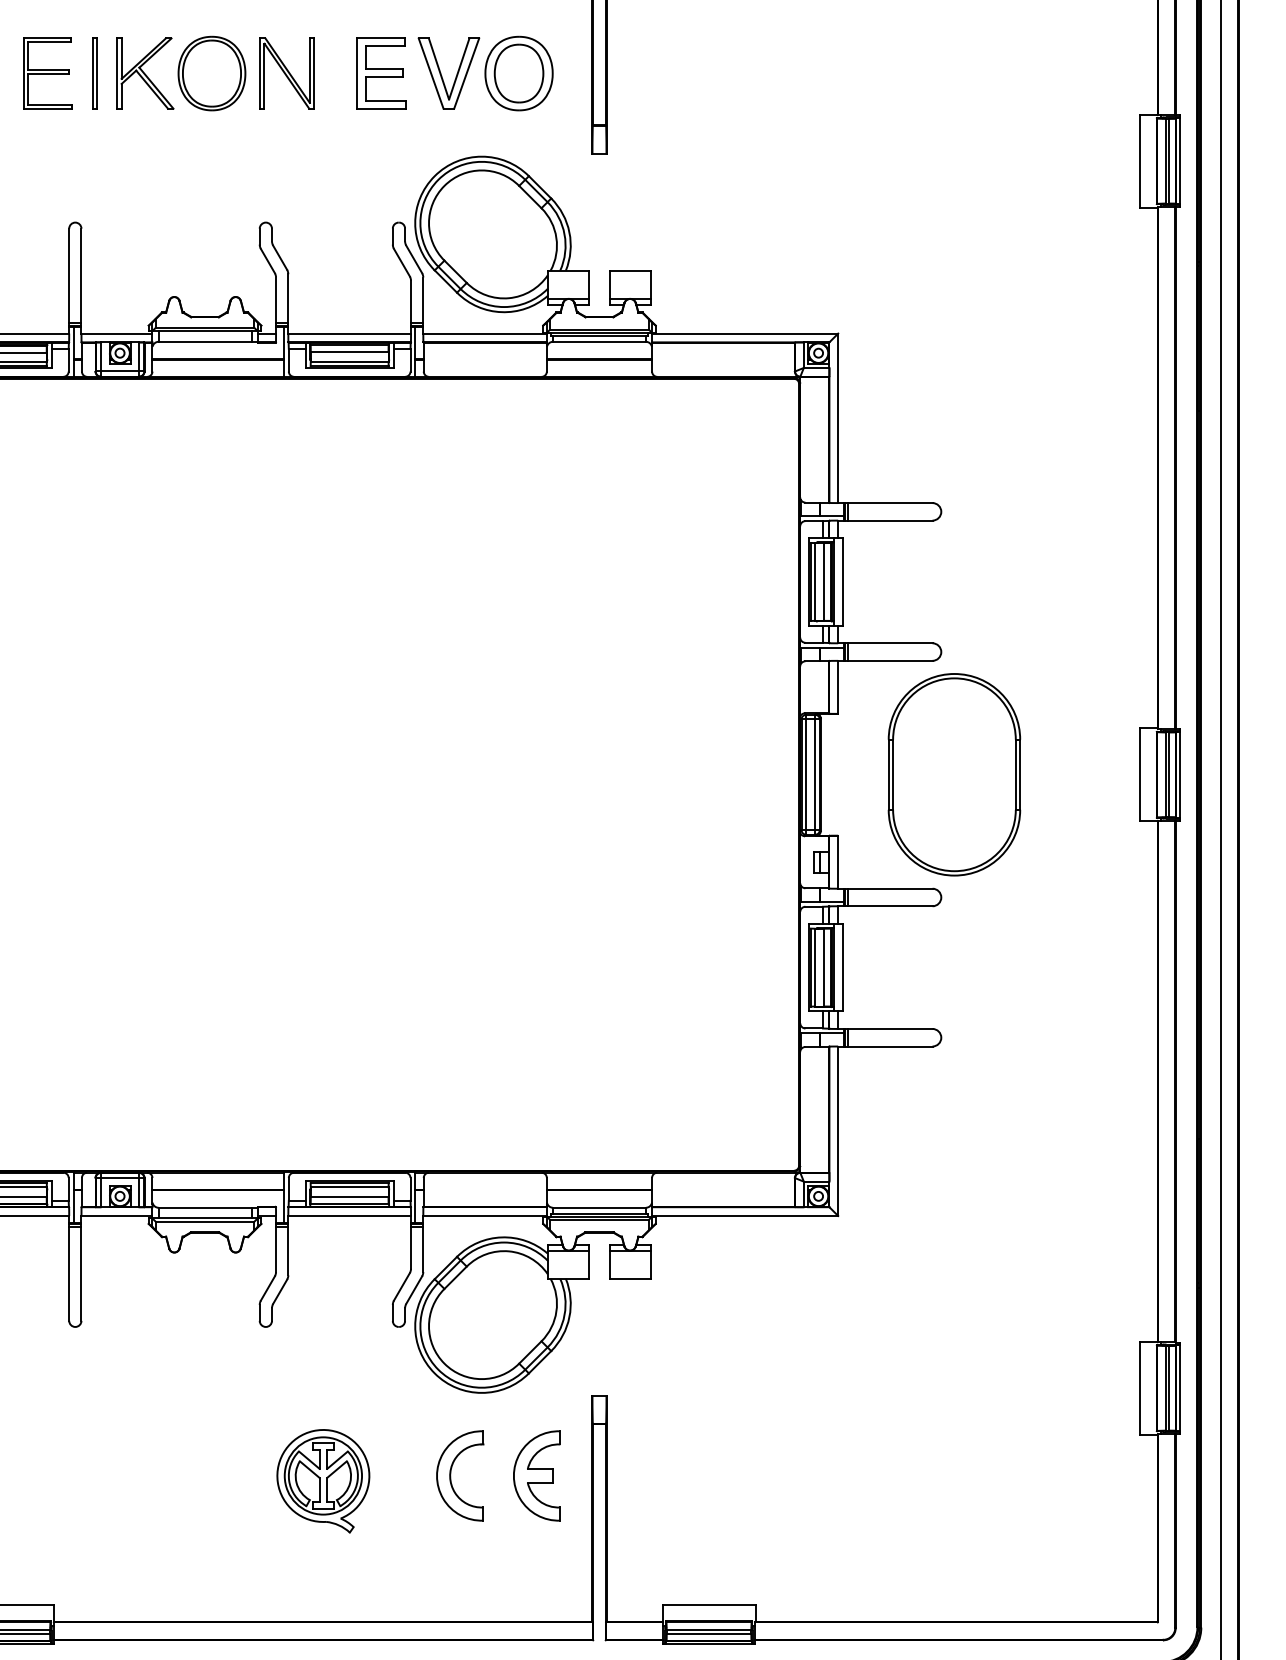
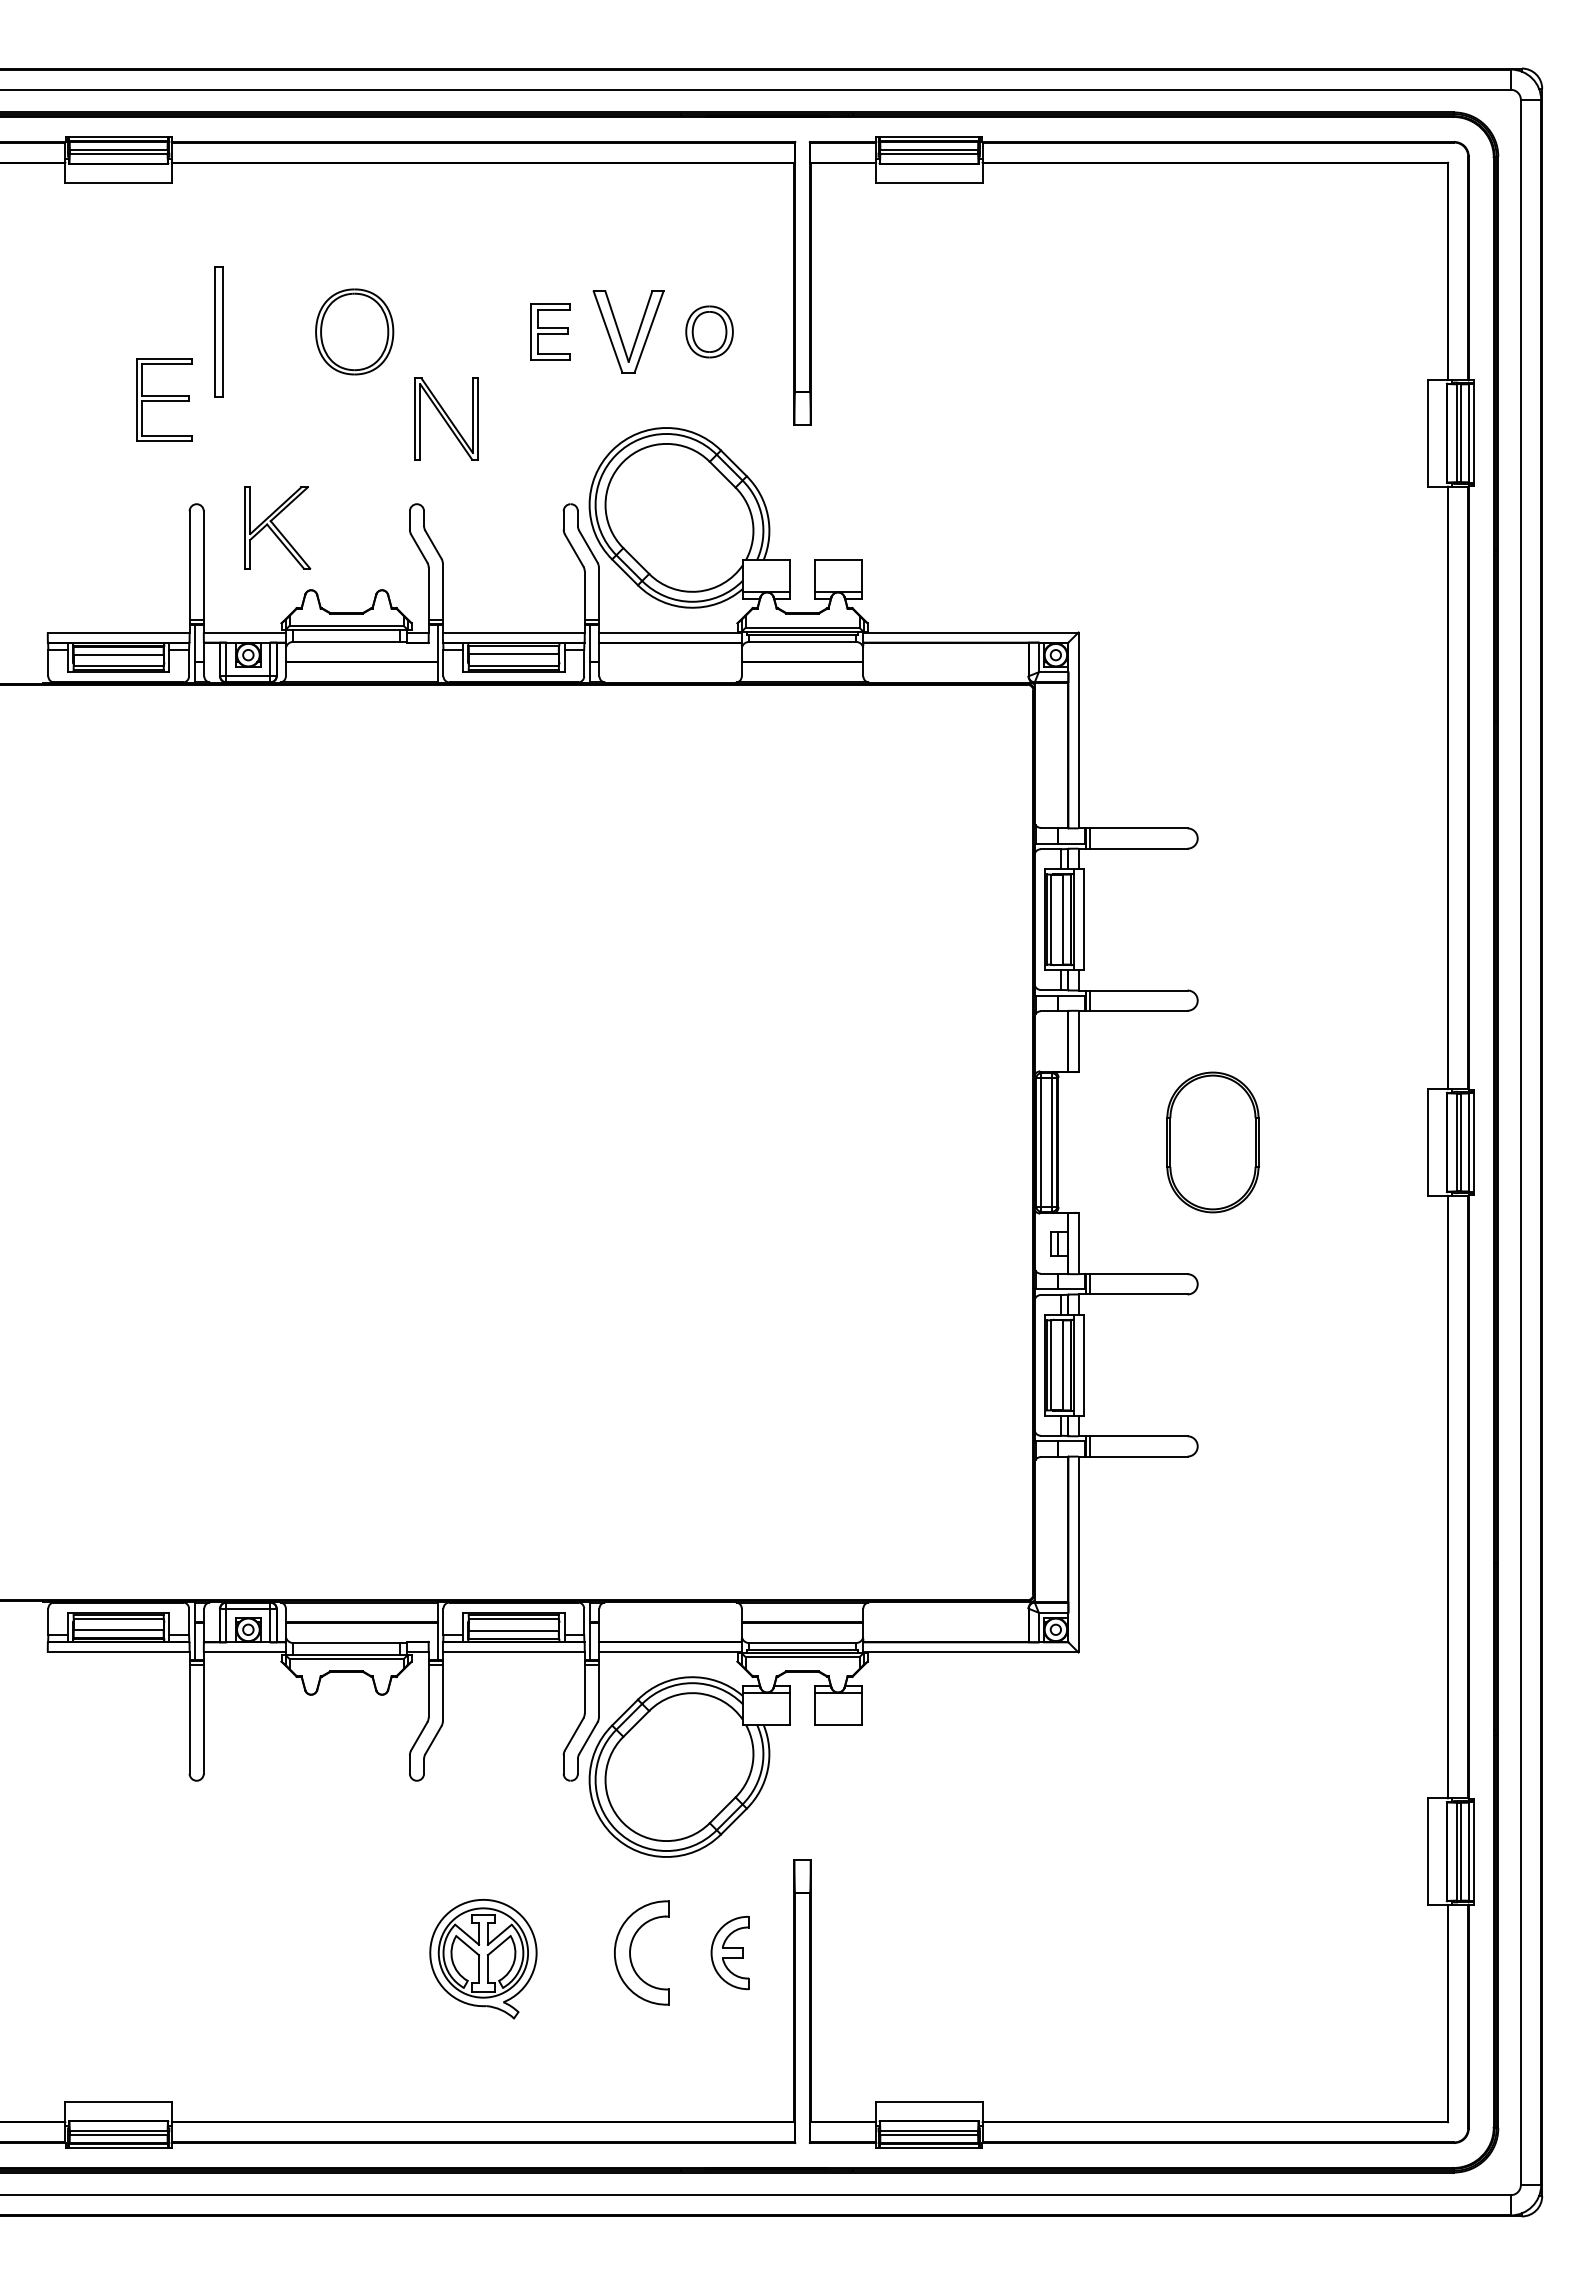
part: (47, 73) -> (164, 399), moved
part: (95, 73) -> (219, 331), size x1.6
part: (145, 73) -> (277, 527), moved
part: (287, 73) -> (446, 418), moved
part: (381, 73) -> (550, 331), size x0.7
part: (518, 73) -> (709, 331), size x0.6
part: (954, 774) -> (1212, 1142), size x0.6
part: (536, 1475) -> (729, 1952), size x0.7

